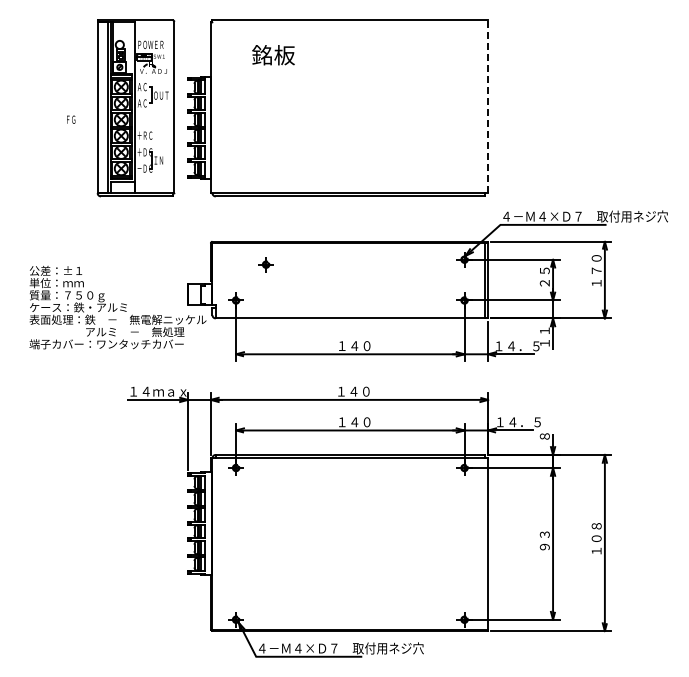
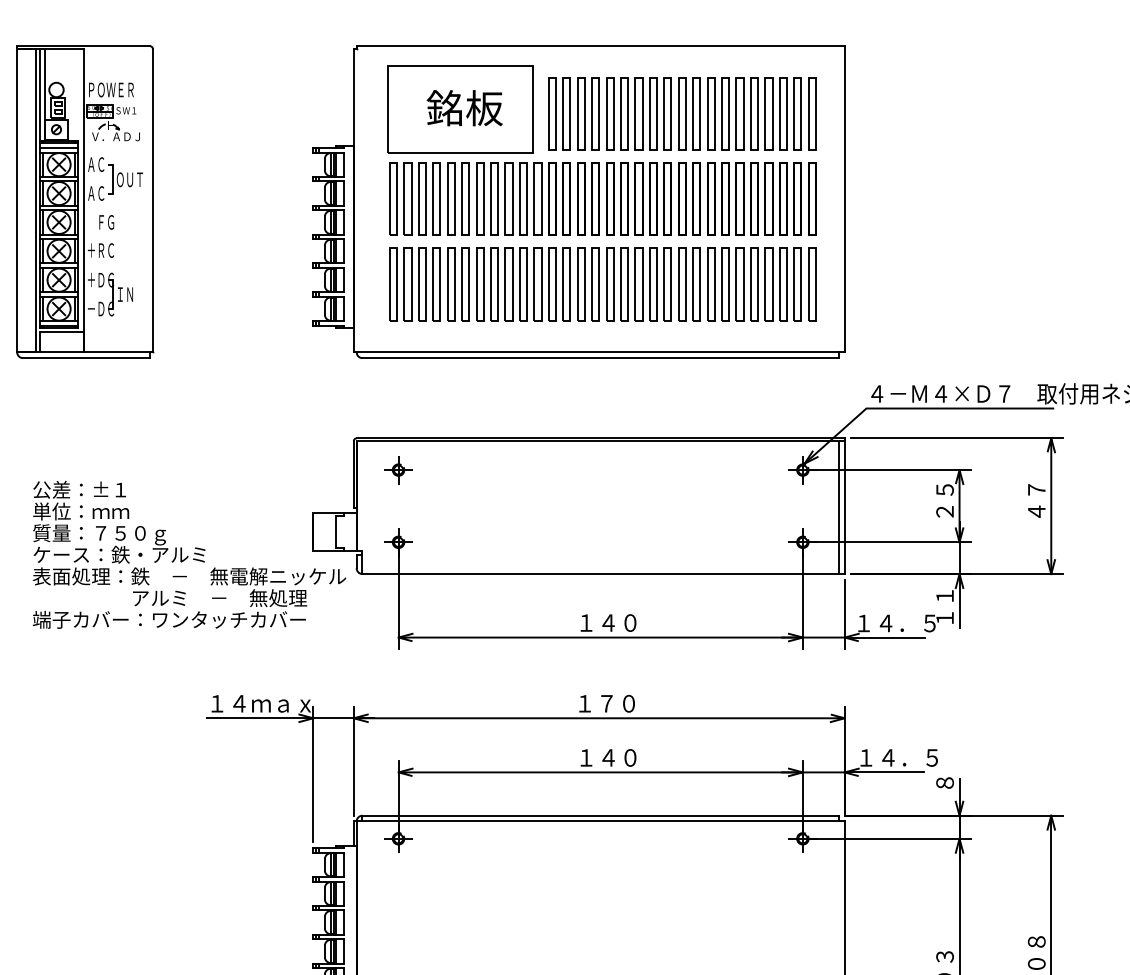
part: (350, 103) -> (601, 193), added
line: (488, 106) -> (845, 198), dashed -> solid
part: (135, 108) -> (84, 202), moved
part: (265, 264) -> (397, 469), moved
text: (596, 270) -> (1036, 489), １７０ -> ４７
text: (353, 391) -> (606, 703), １４０ -> １７０

